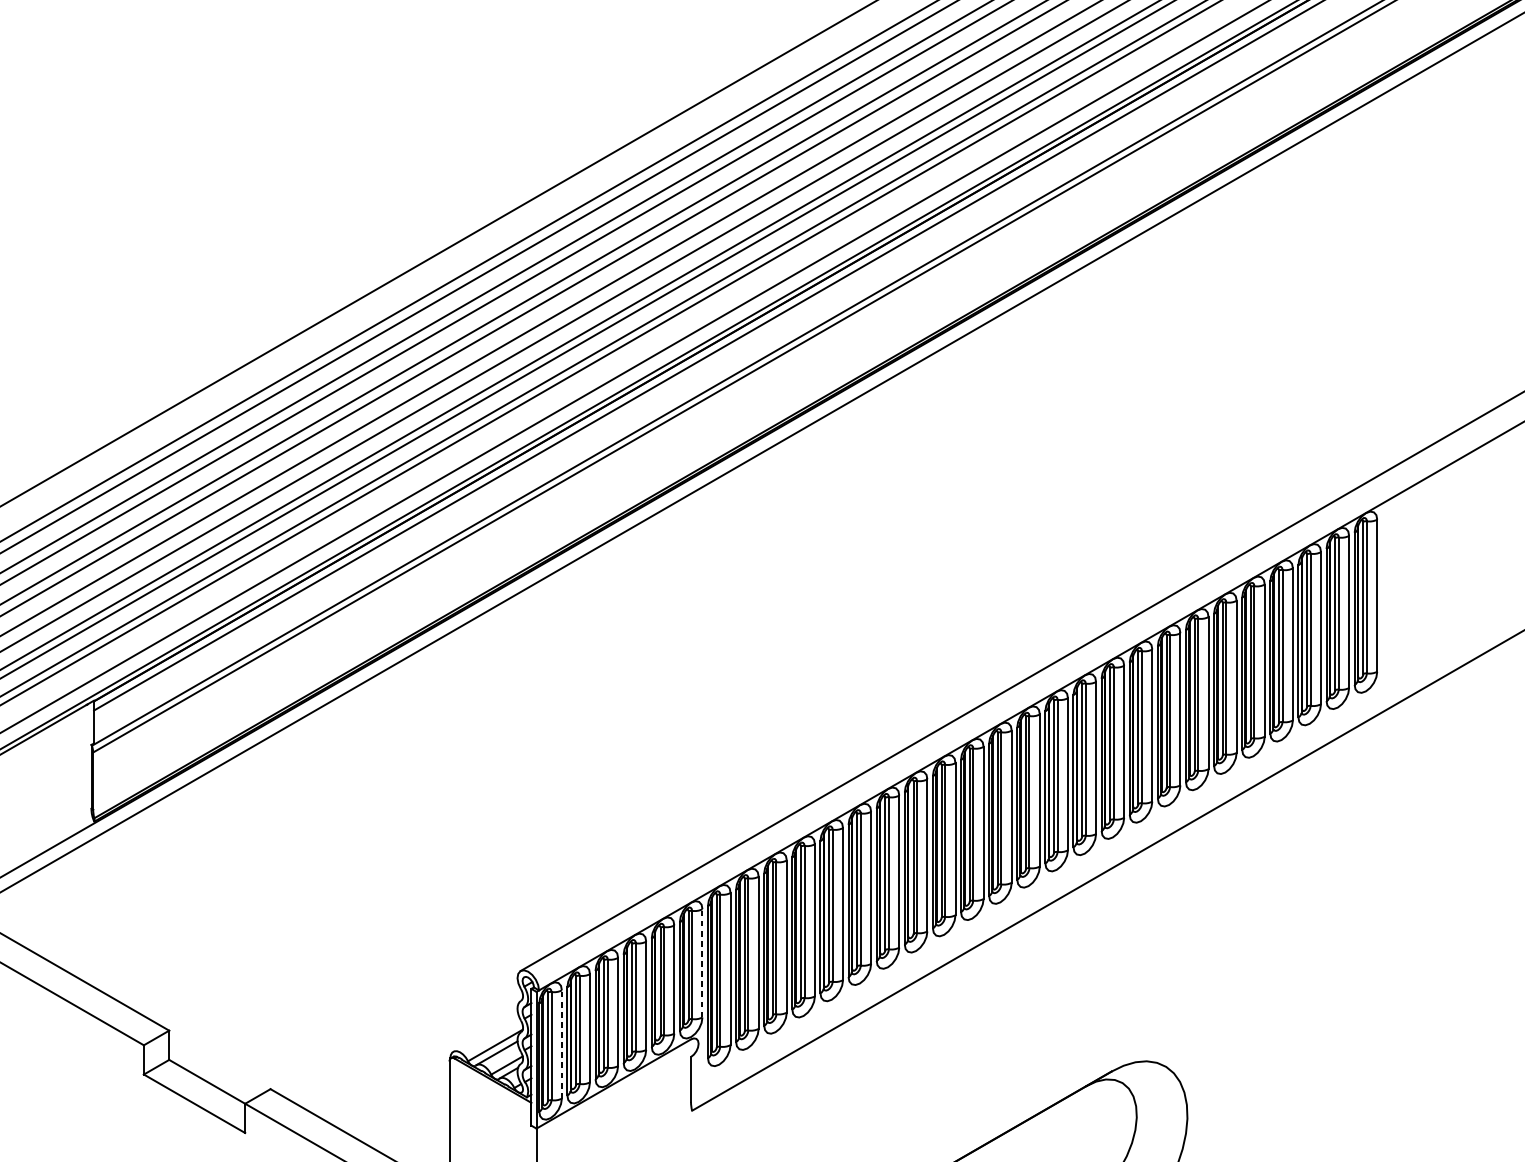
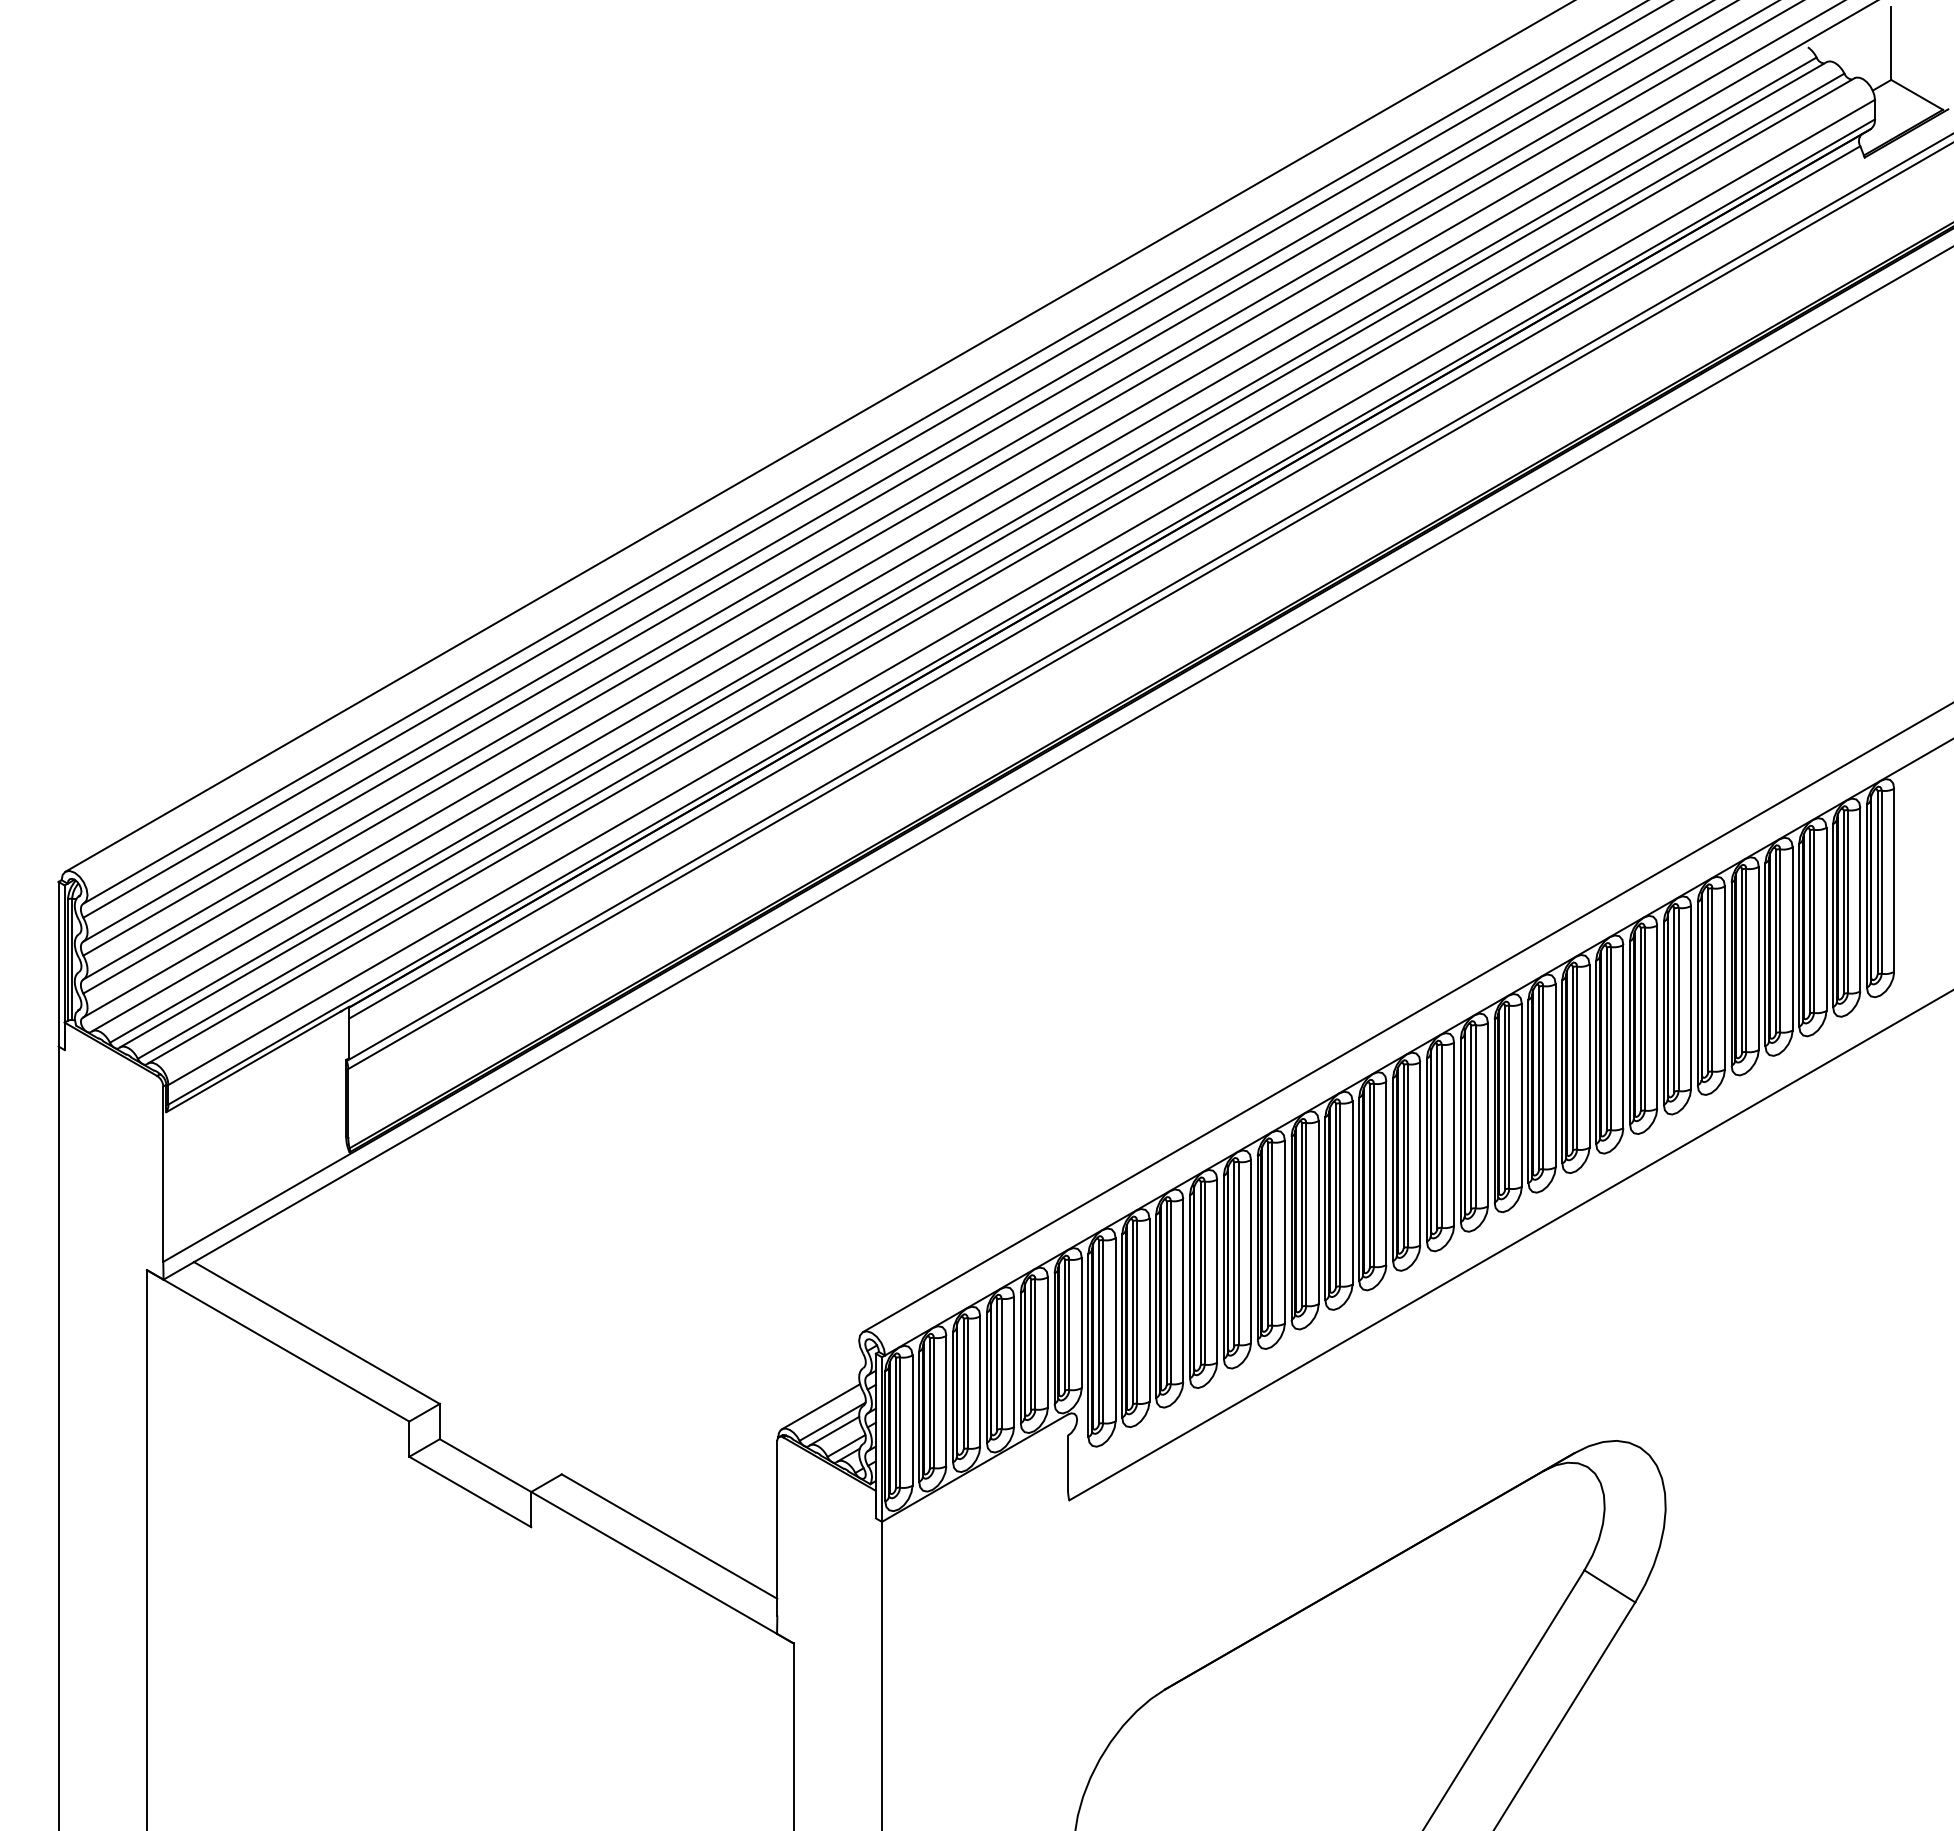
line: (702, 963) -> (1081, 1322), dashed -> solid
line: (485, 1032) -> (820, 1406), added
line: (561, 1044) -> (912, 1420), dashed -> solid

